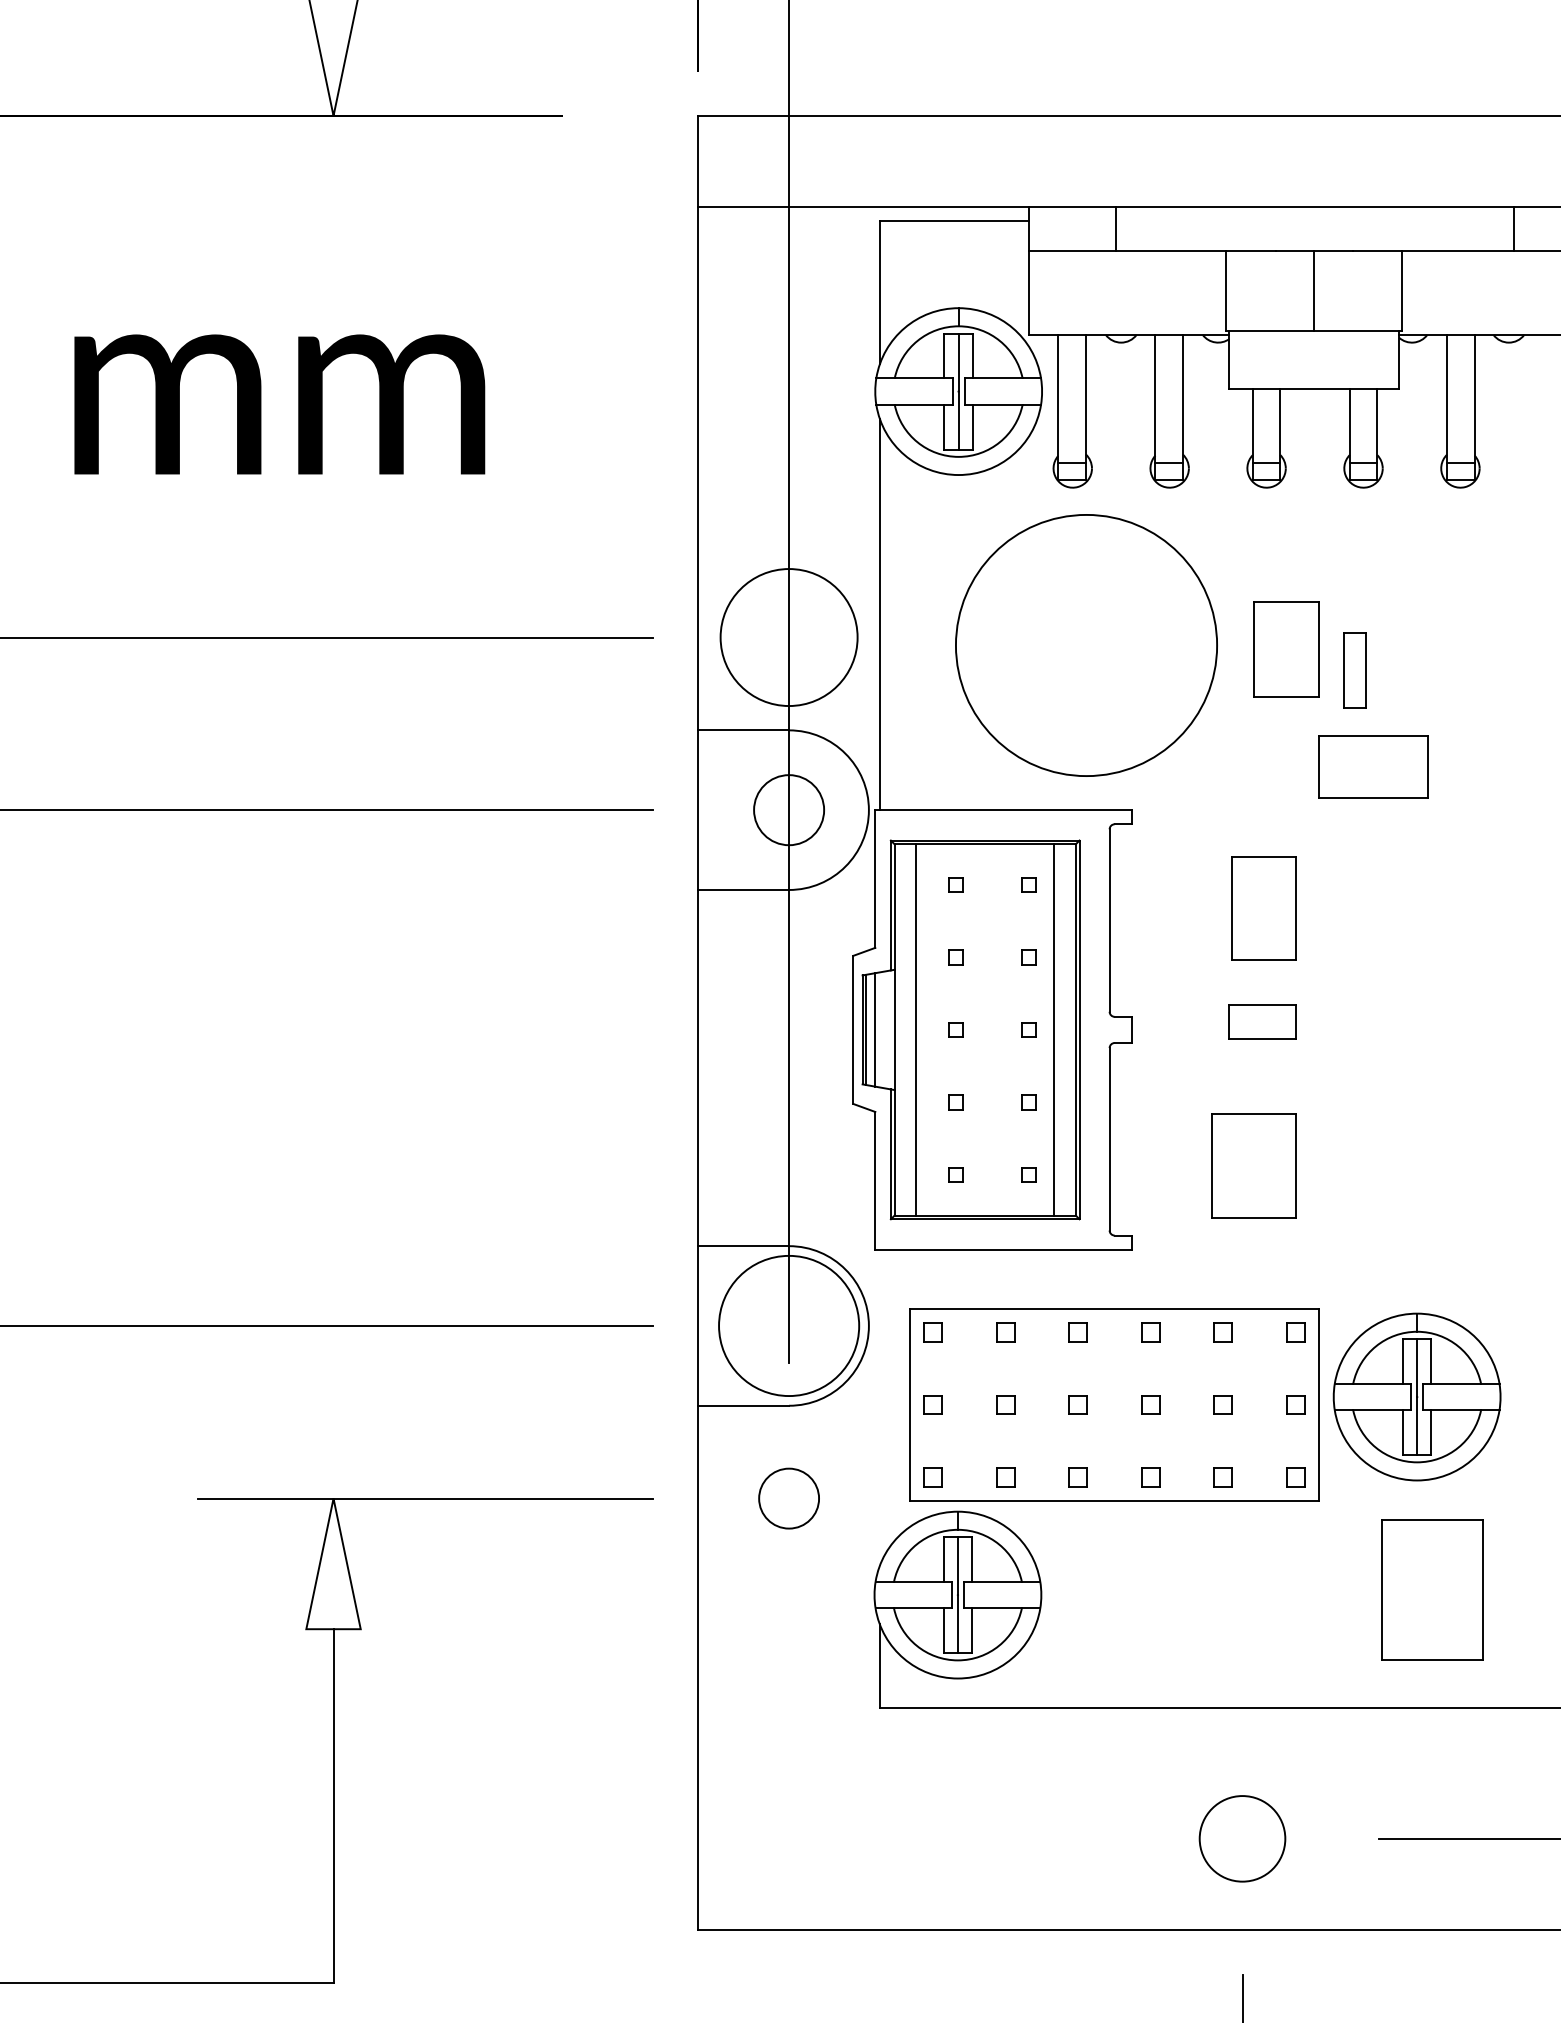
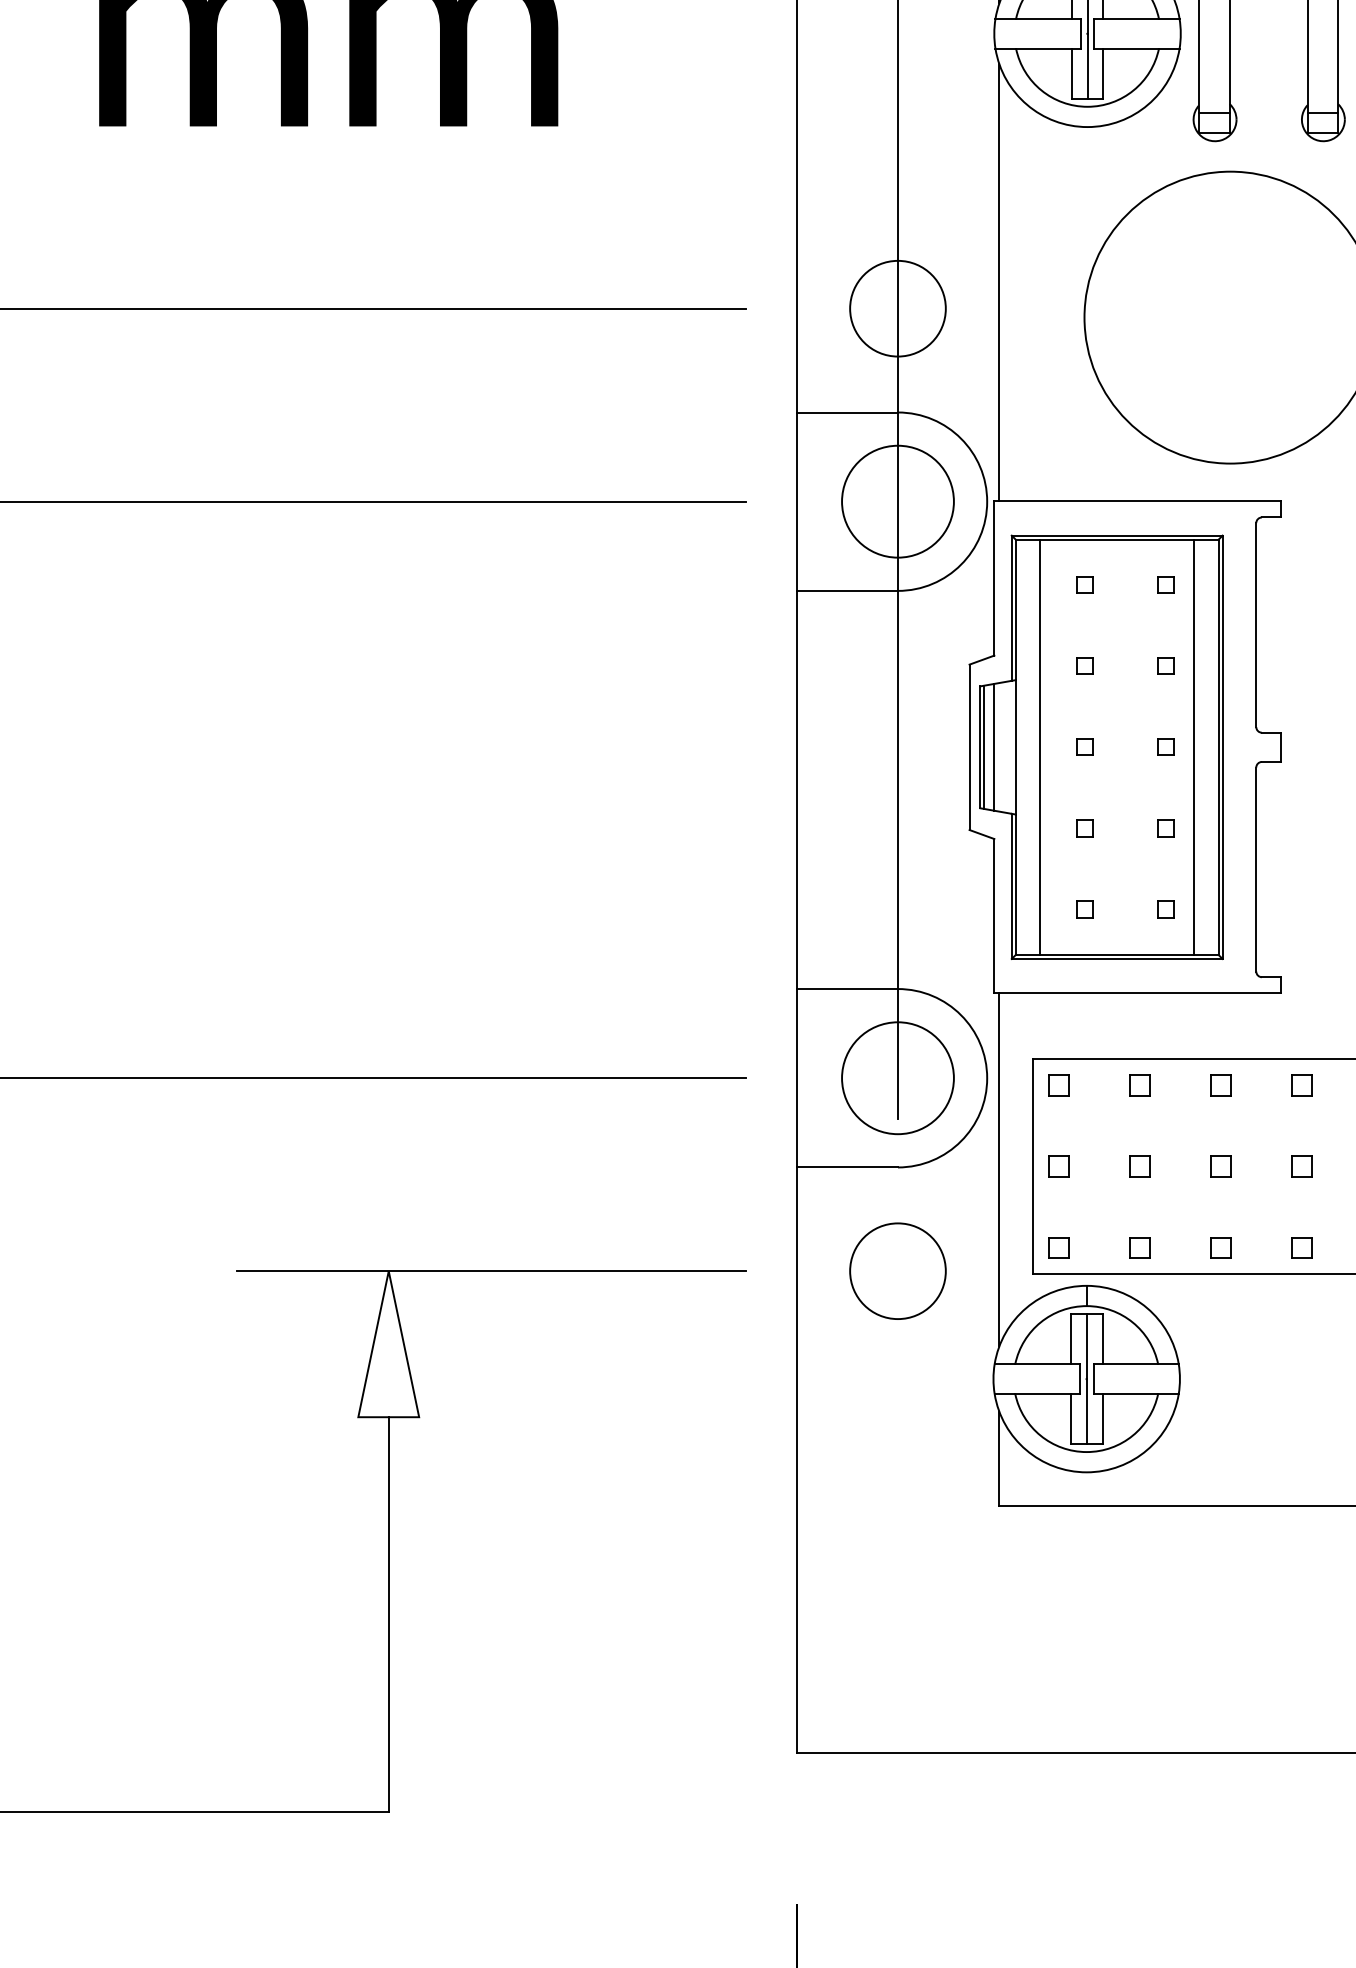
circle: (788, 637) -> (897, 308), size x0.62
circle: (789, 810) -> (898, 502), size x1.43
circle: (789, 1325) -> (898, 1077), size x0.71
line: (879, 1407) -> (999, 1169), added
circle: (788, 1498) -> (897, 1271), size x1.43

